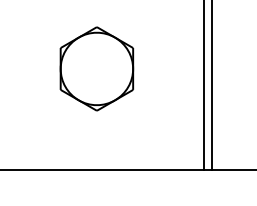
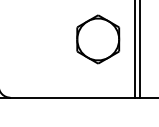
part: (97, 69) -> (98, 39), moved

